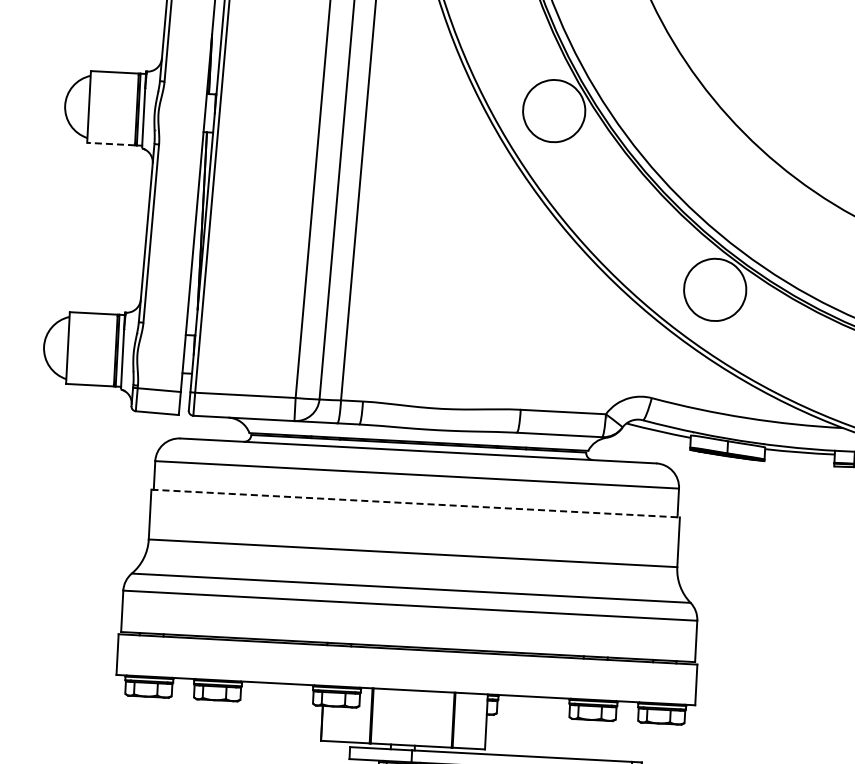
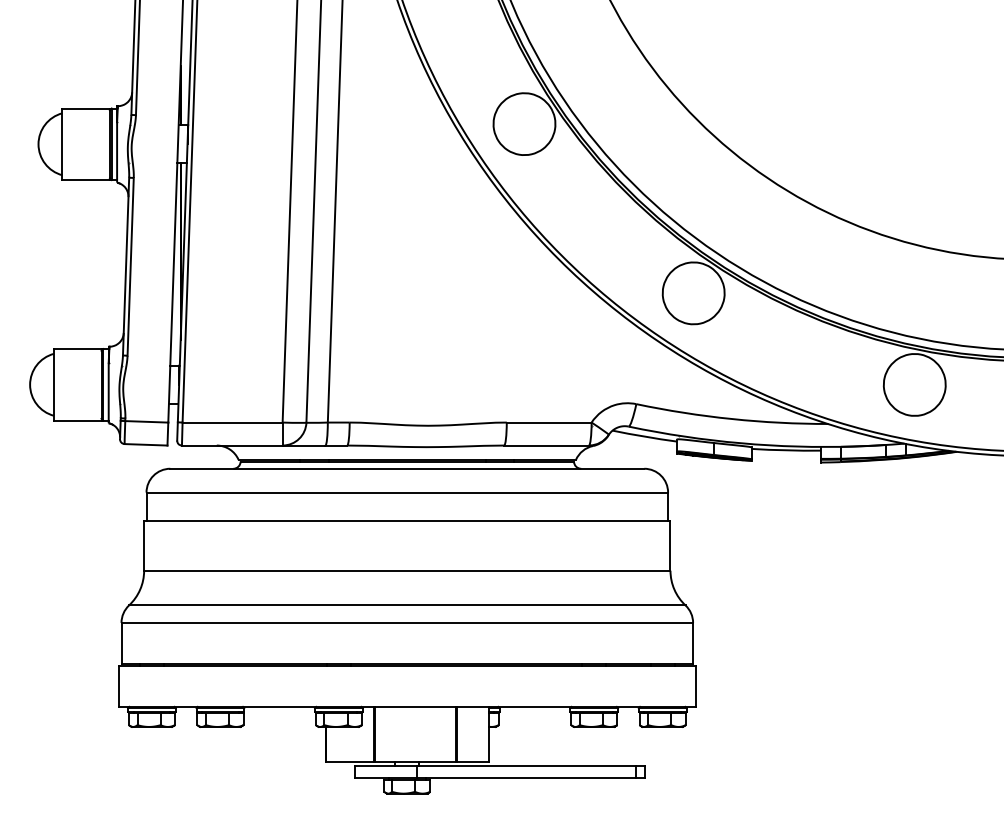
line: (111, 144) -> (86, 180), dashed -> solid
line: (415, 503) -> (407, 521), dashed -> solid

